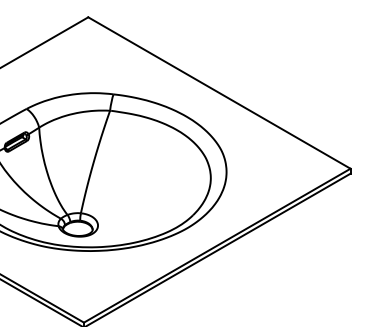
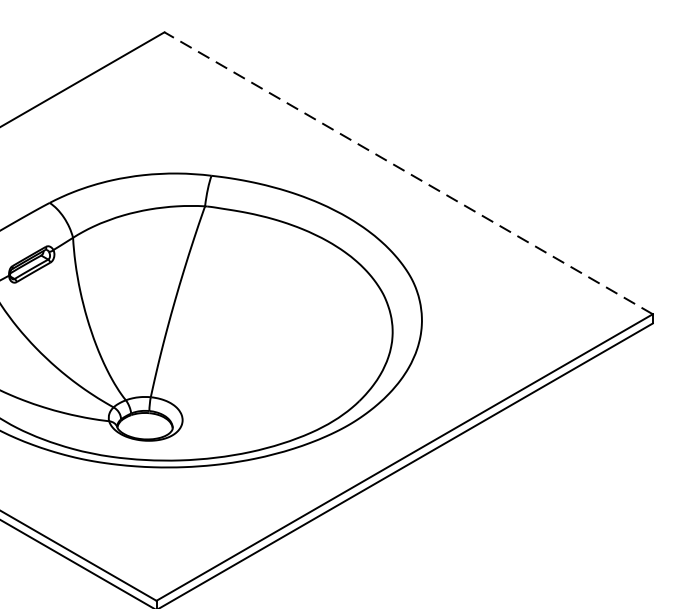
line: (218, 92) -> (406, 172), solid -> dashed

